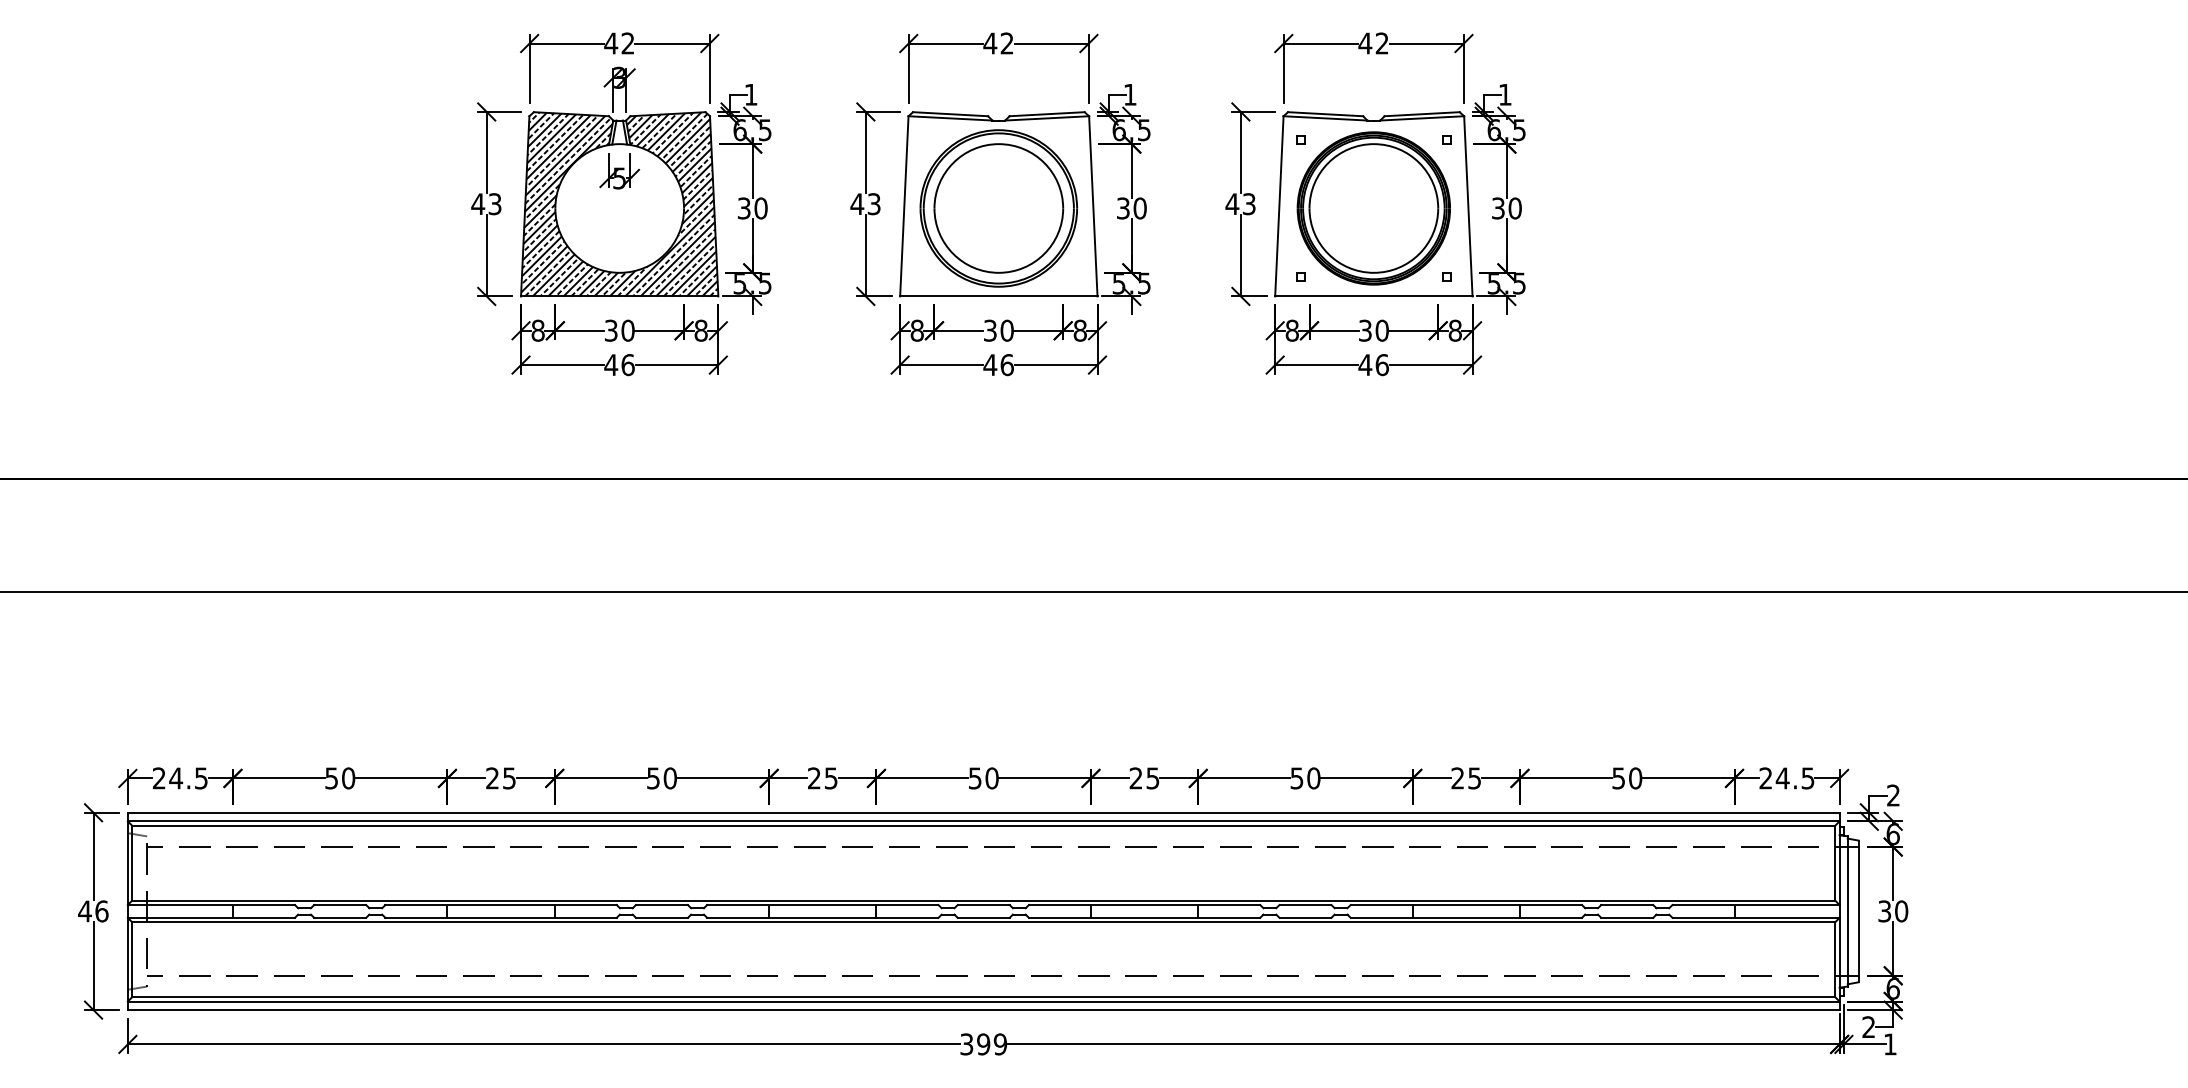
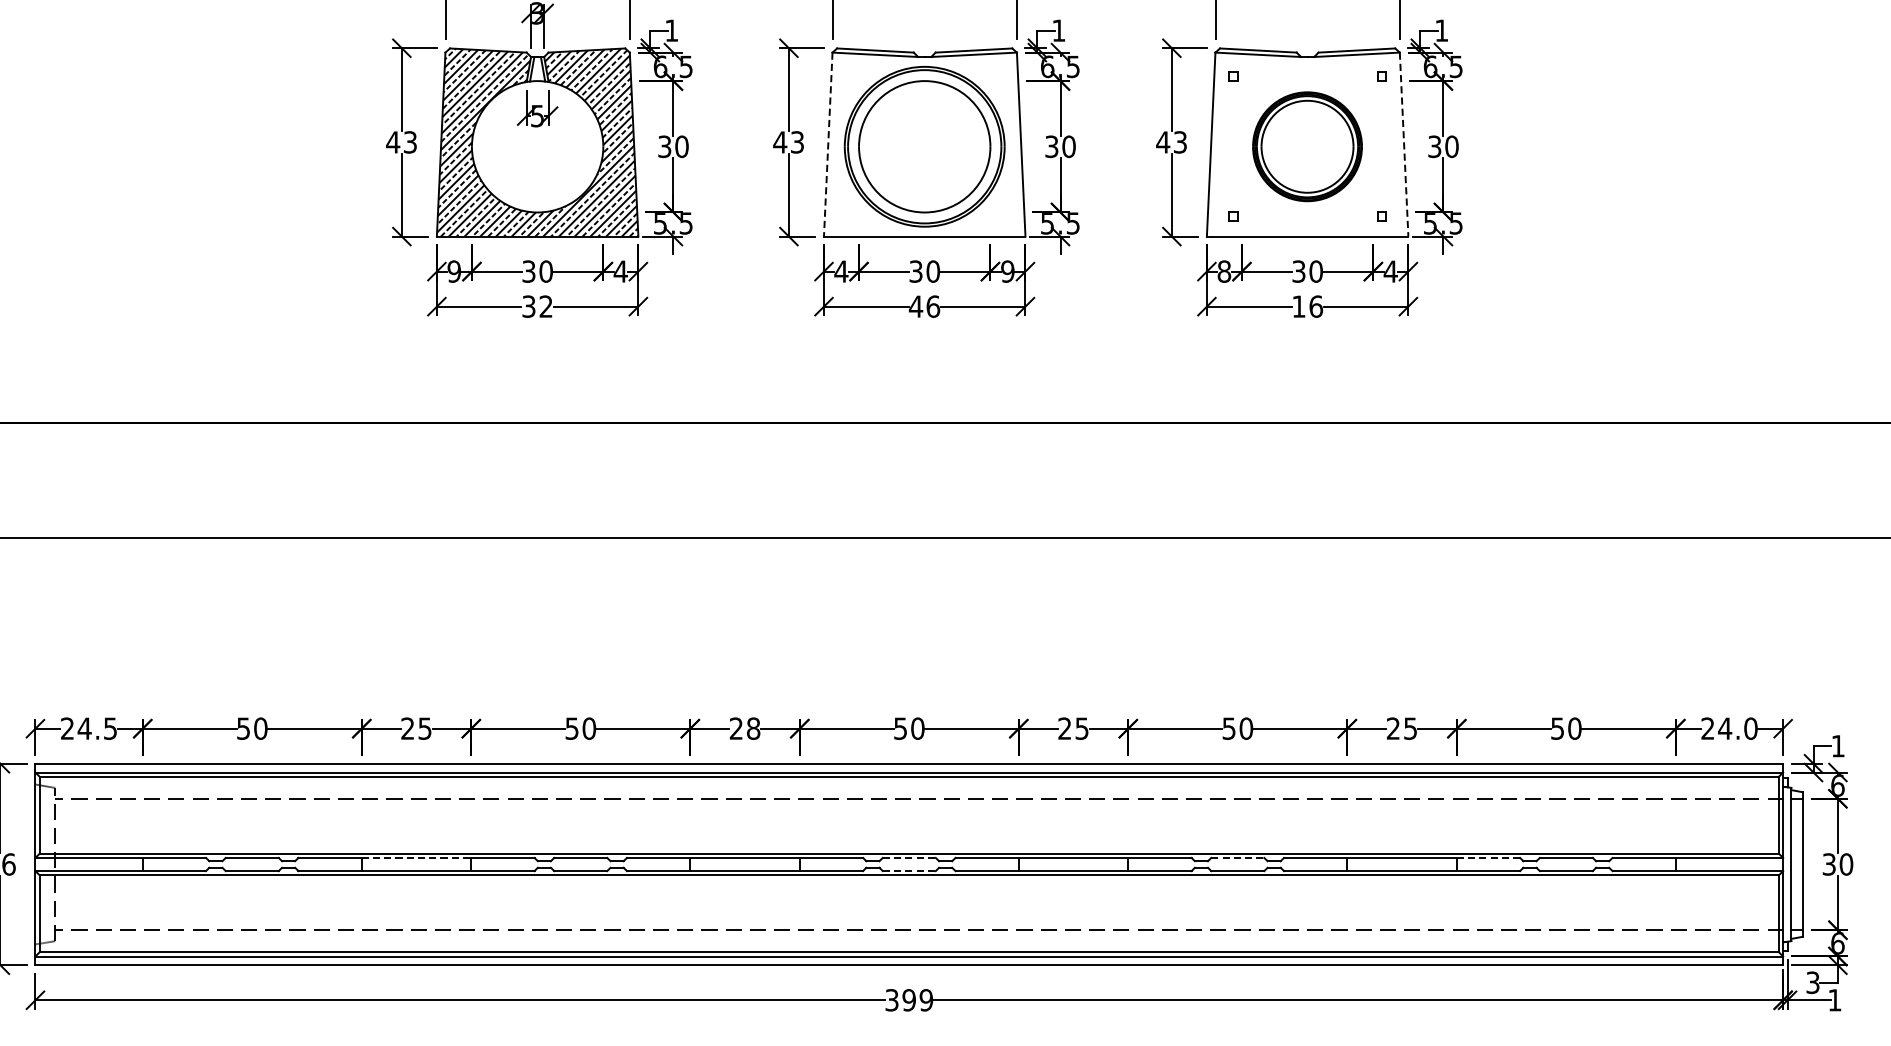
line: (904, 206) -> (828, 144), solid -> dashed
line: (1468, 206) -> (1404, 144), solid -> dashed
part: (1373, 208) -> (1307, 146), size x0.7
text: (537, 330) -> (453, 271), 8 -> 9
text: (701, 330) -> (621, 271), 8 -> 4
text: (917, 330) -> (841, 271), 8 -> 4
text: (1079, 330) -> (1007, 271), 8 -> 9
text: (1455, 330) -> (1390, 271), 8 -> 4
text: (1365, 364) -> (1299, 306), 46 -> 16
text: (619, 365) -> (537, 307), 46 -> 32
text: (830, 778) -> (752, 728), 25 -> 28
text: (1807, 778) -> (1750, 728), 24.5 -> 24.0
text: (1893, 795) -> (1838, 746), 2 -> 1
line: (501, 905) -> (416, 858), solid -> dashed
line: (983, 905) -> (909, 858), solid -> dashed
line: (1305, 905) -> (1237, 858), solid -> dashed
line: (1550, 905) -> (1487, 858), solid -> dashed
line: (983, 917) -> (909, 870), solid -> dashed
text: (1868, 1027) -> (1812, 983), 2 -> 3

